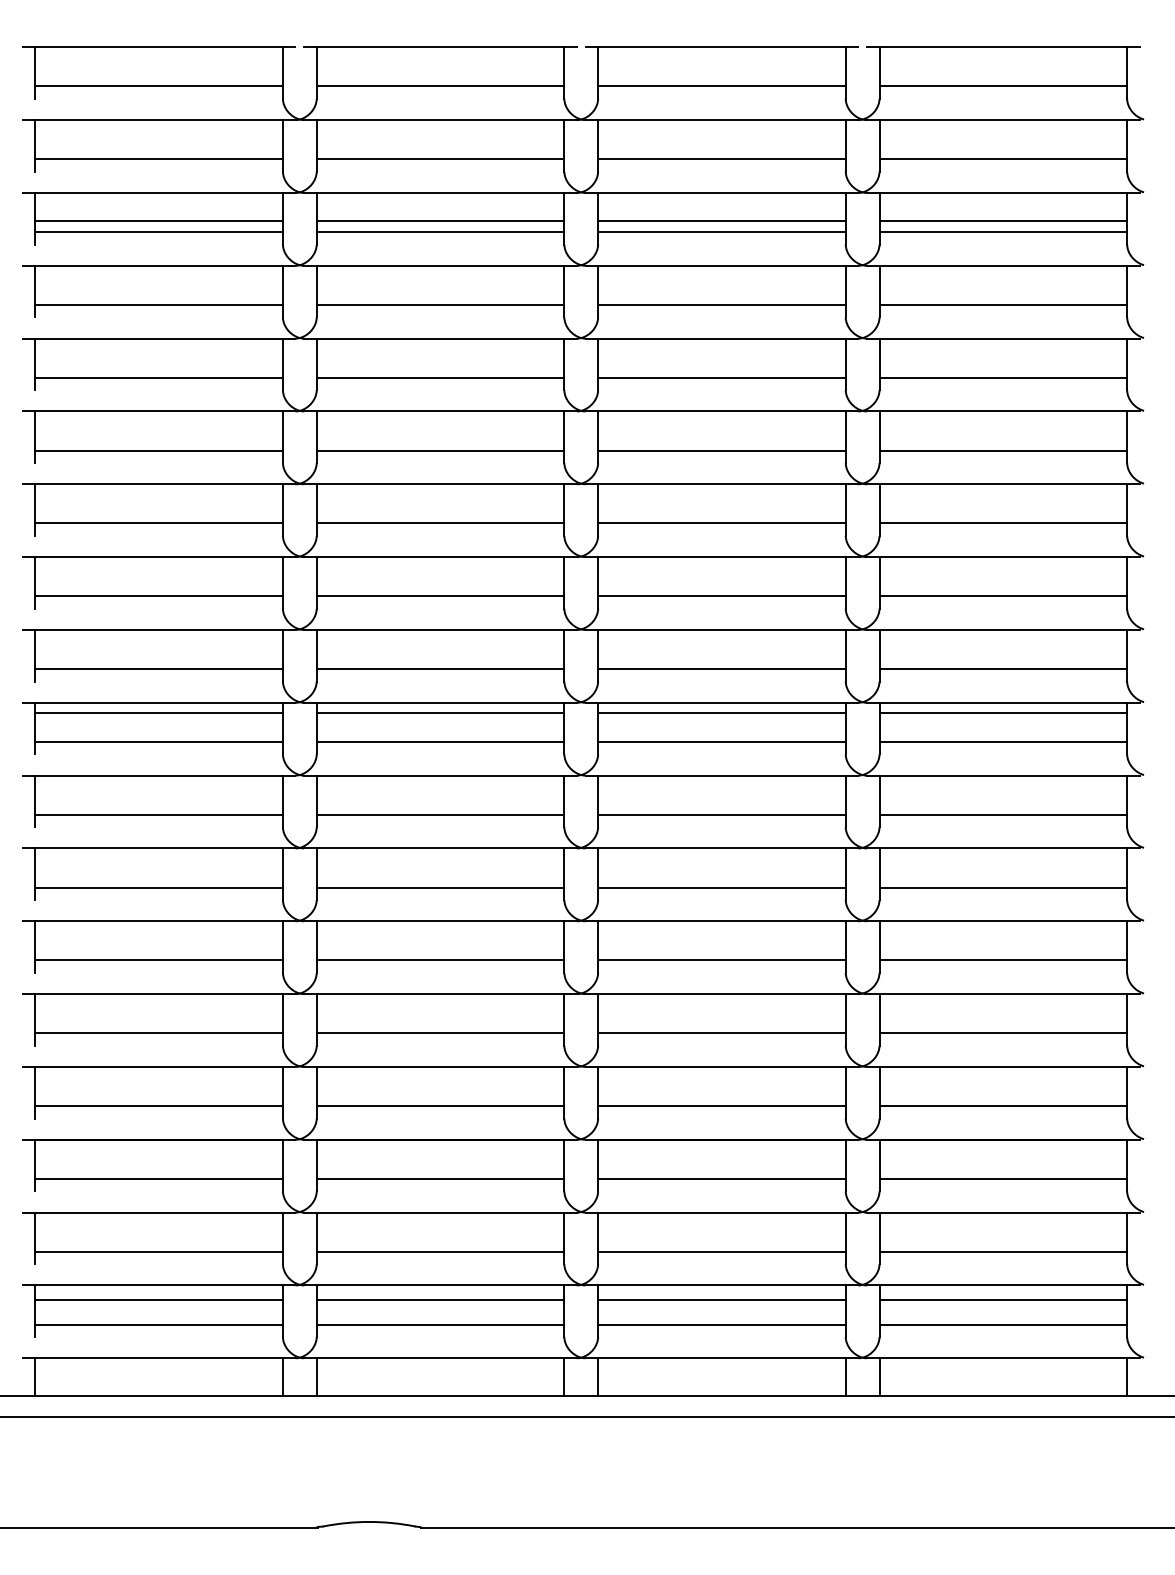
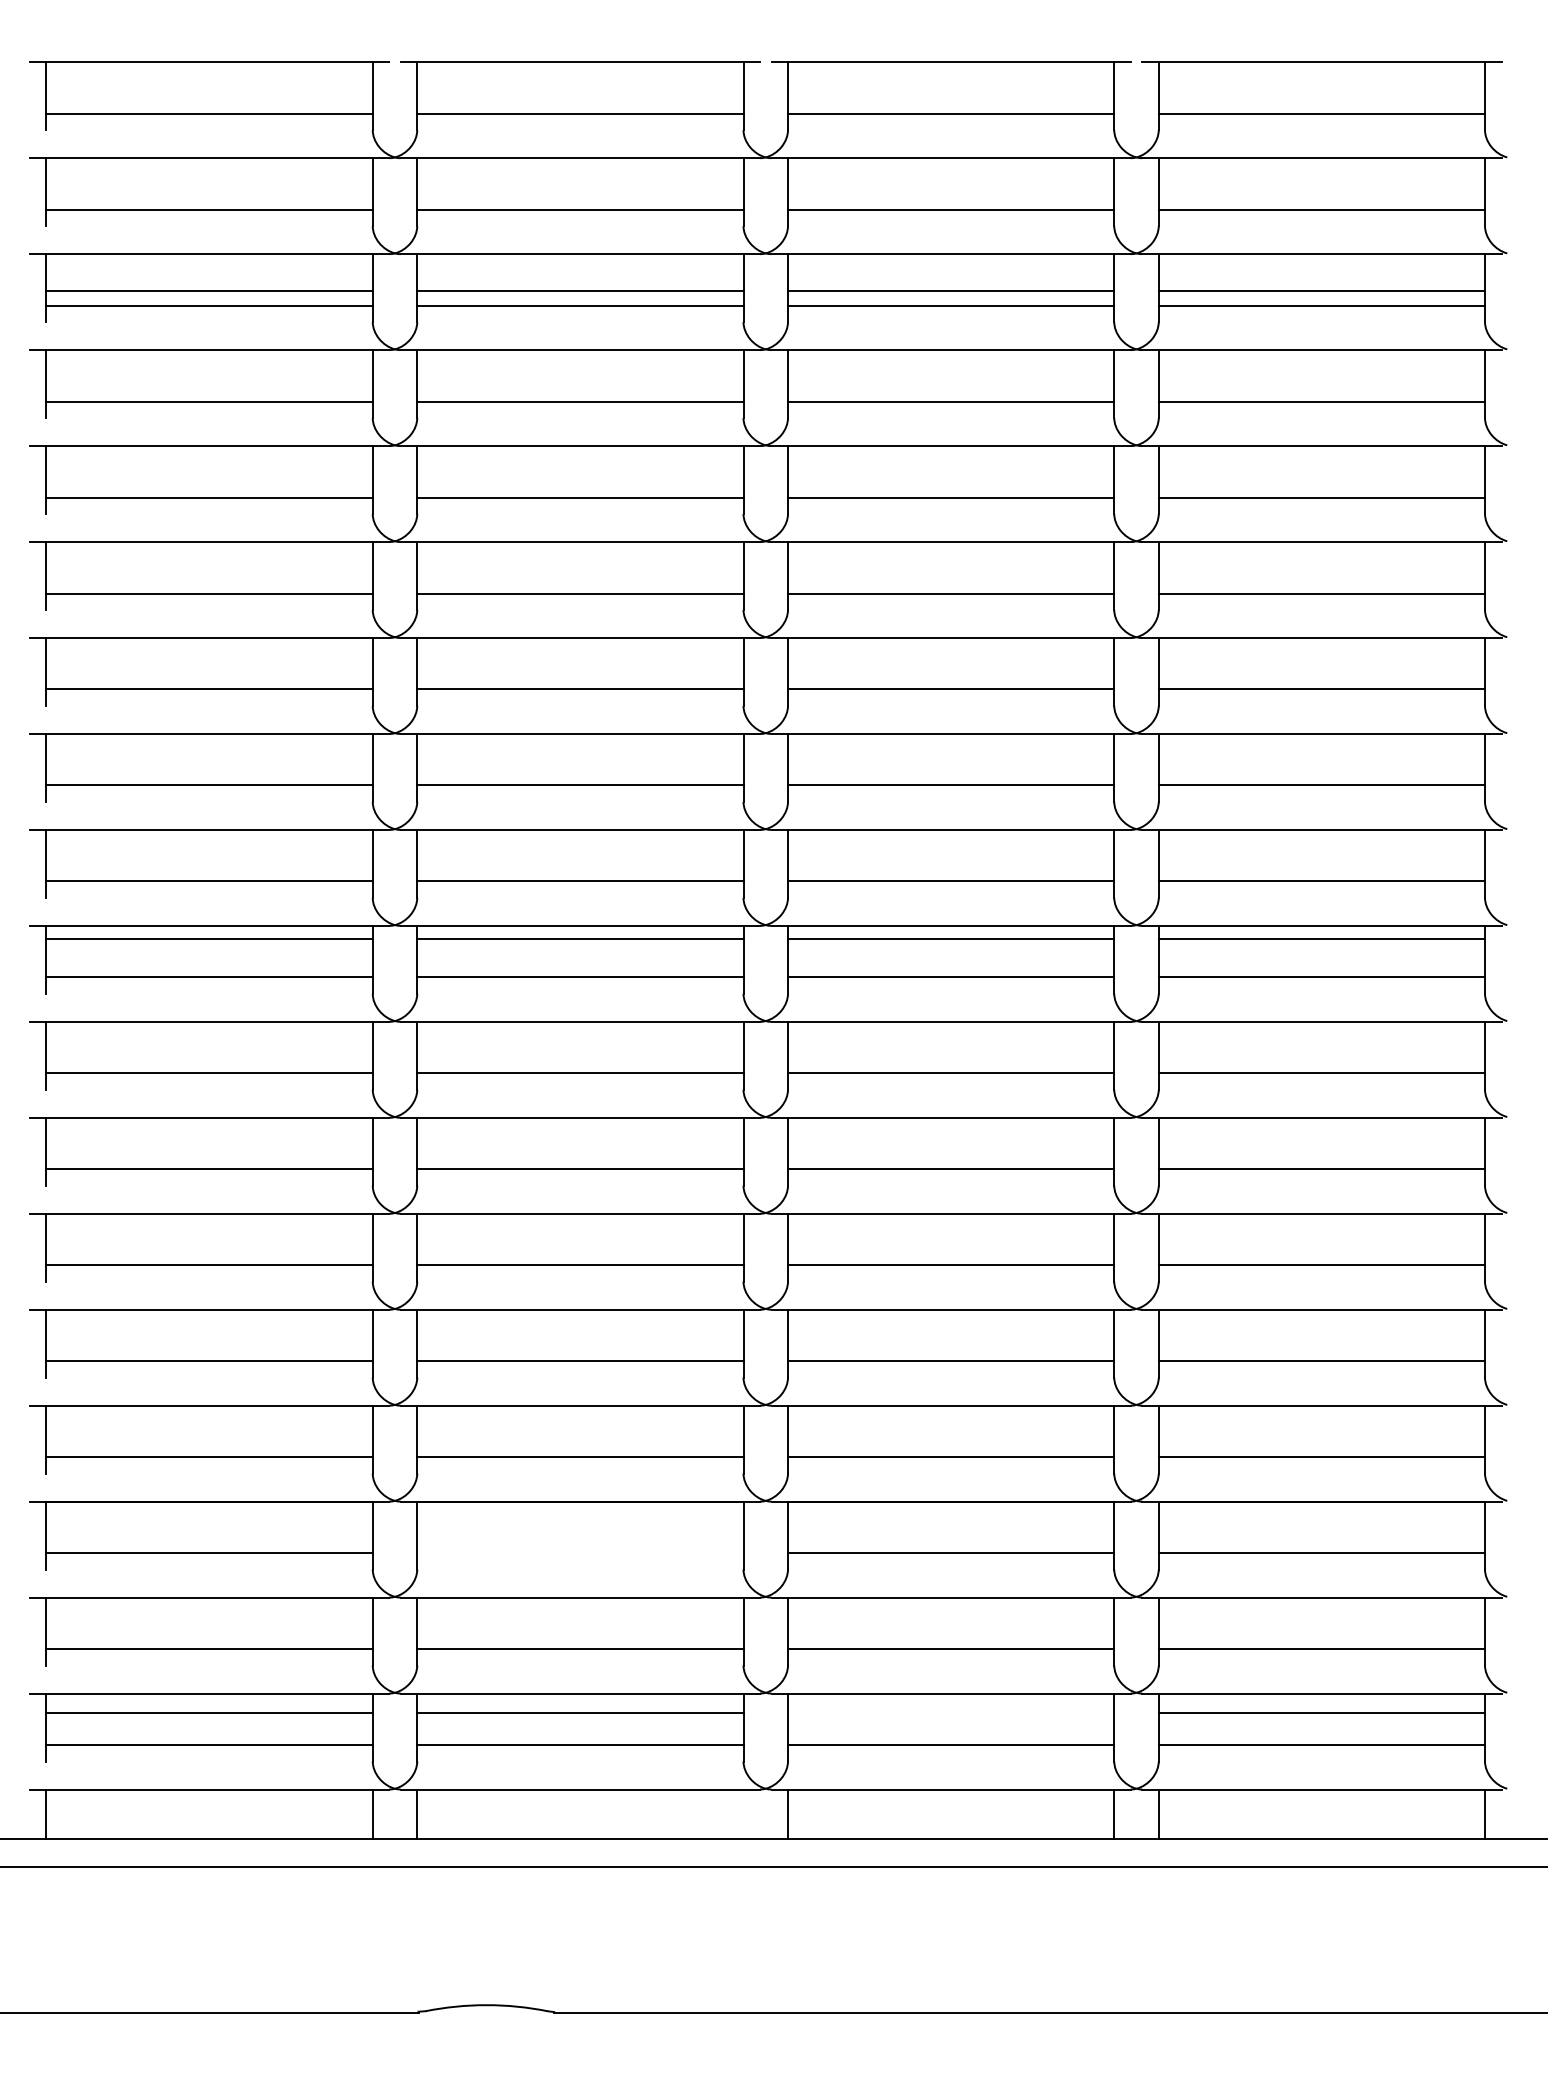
line: (440, 1179) -> (580, 1553), removed
line: (722, 1299) -> (951, 1712), removed
line: (564, 1376) -> (743, 1813), removed

